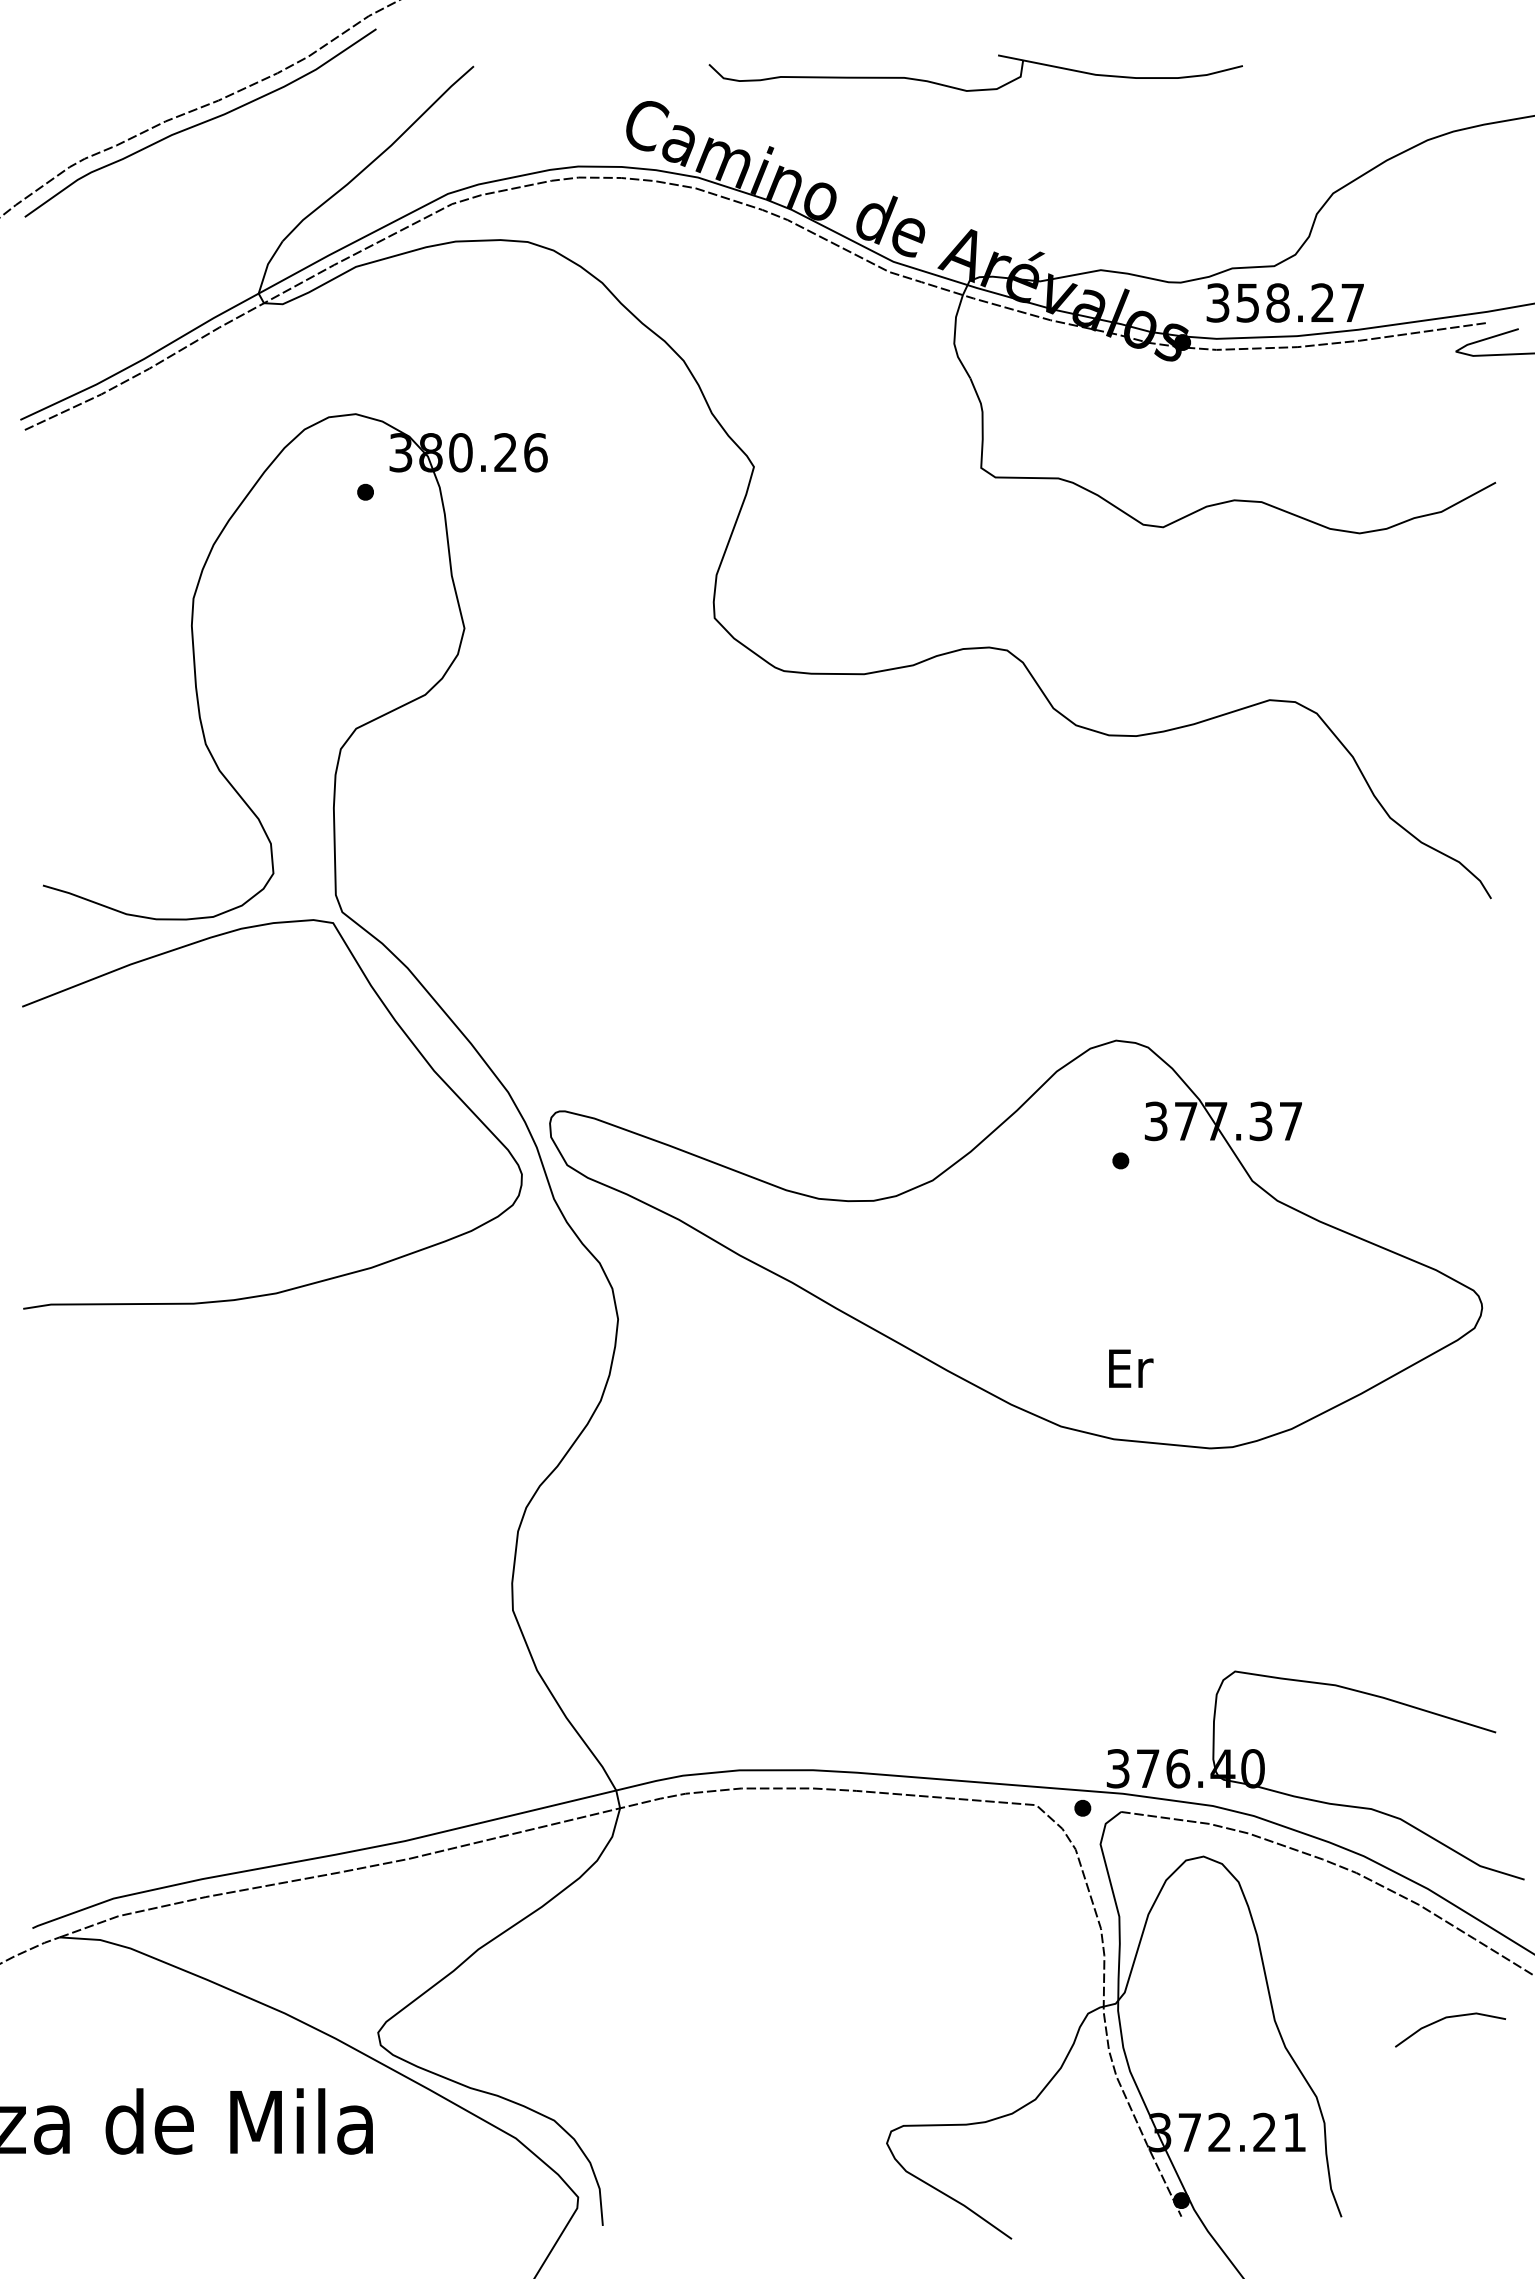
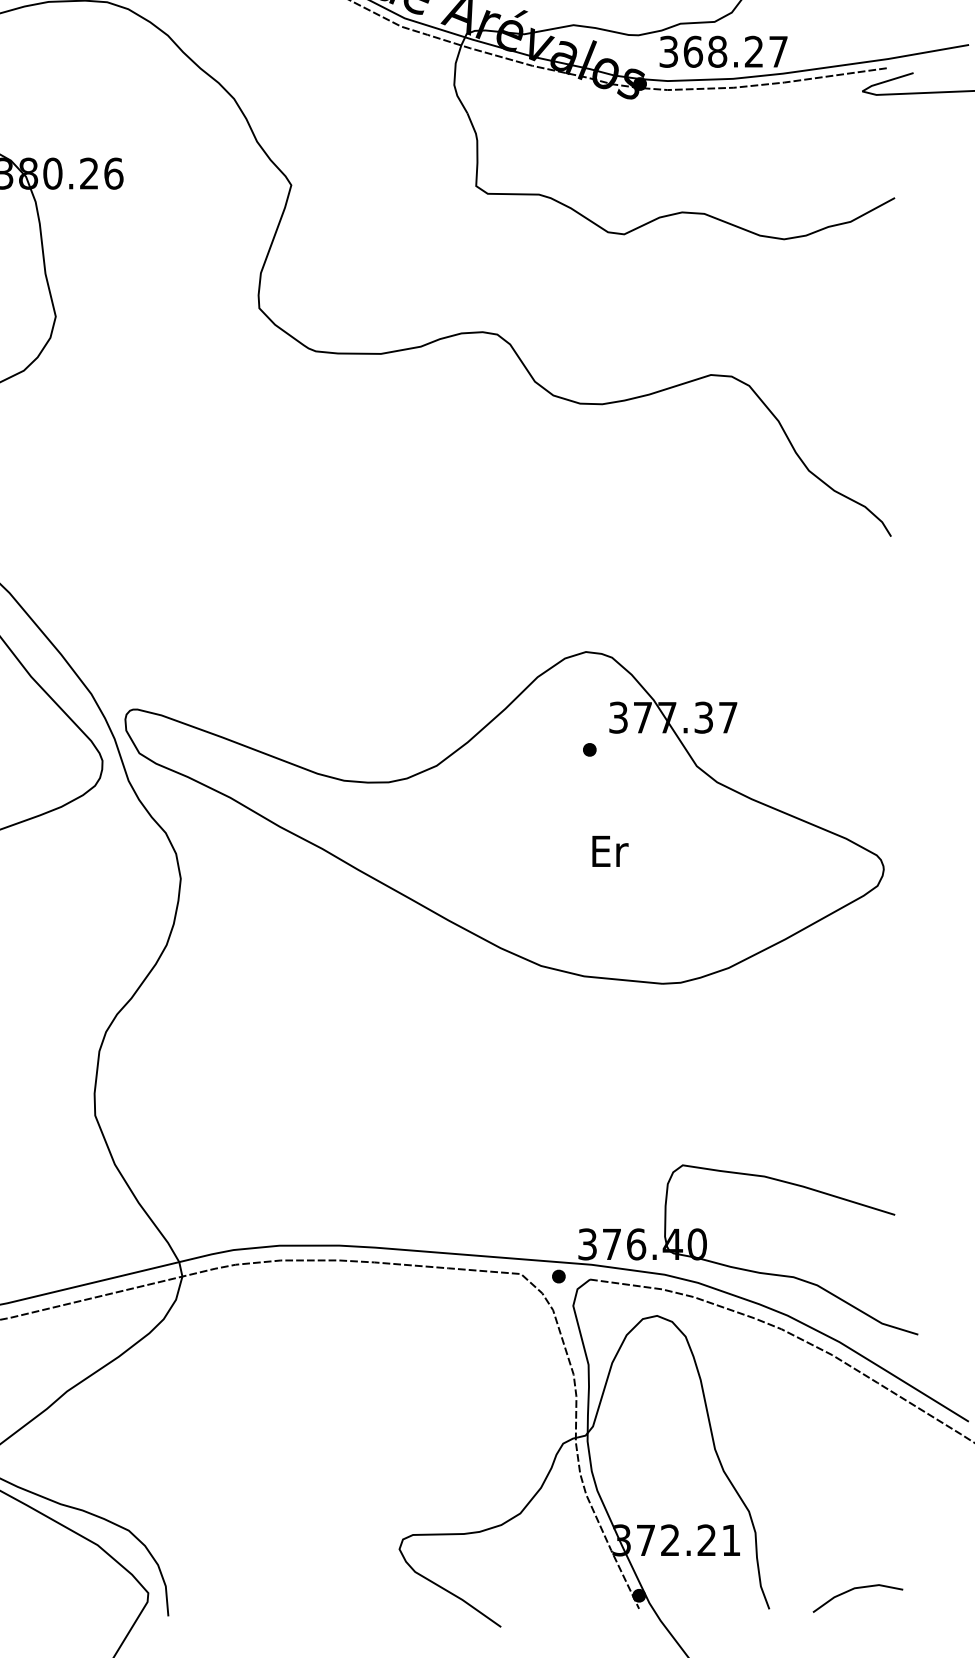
text: (1248, 302) -> (693, 51), 358.27 -> 368.27
text: (1131, 1368) -> (610, 851), moved
line: (1447, 2018) -> (855, 1589), moved

